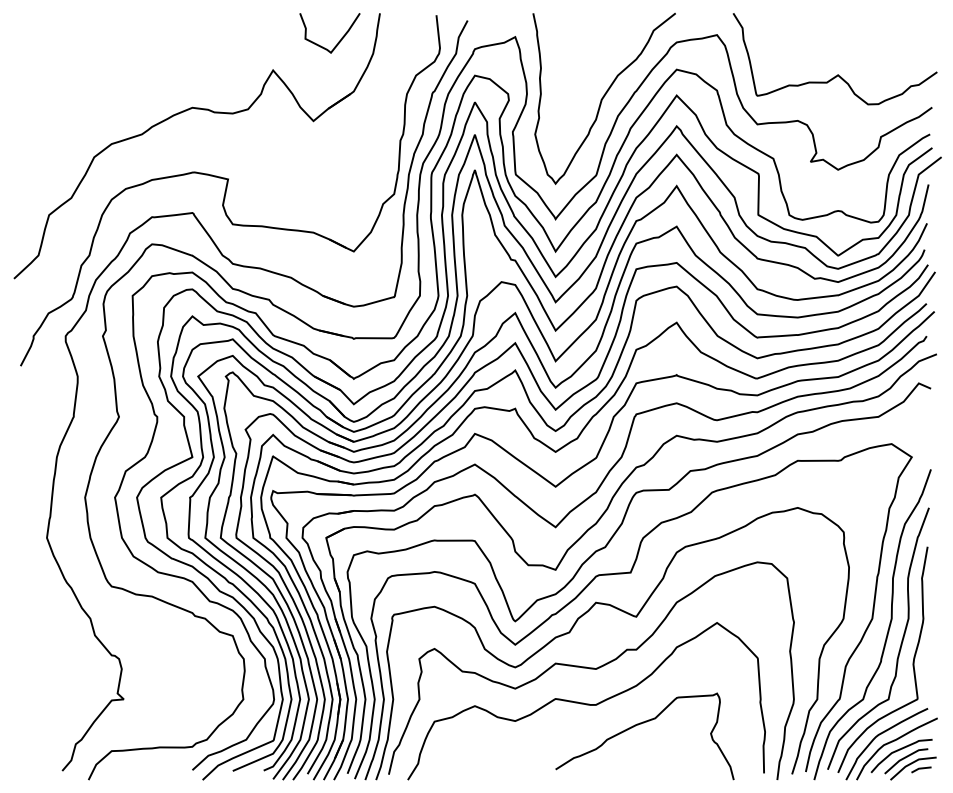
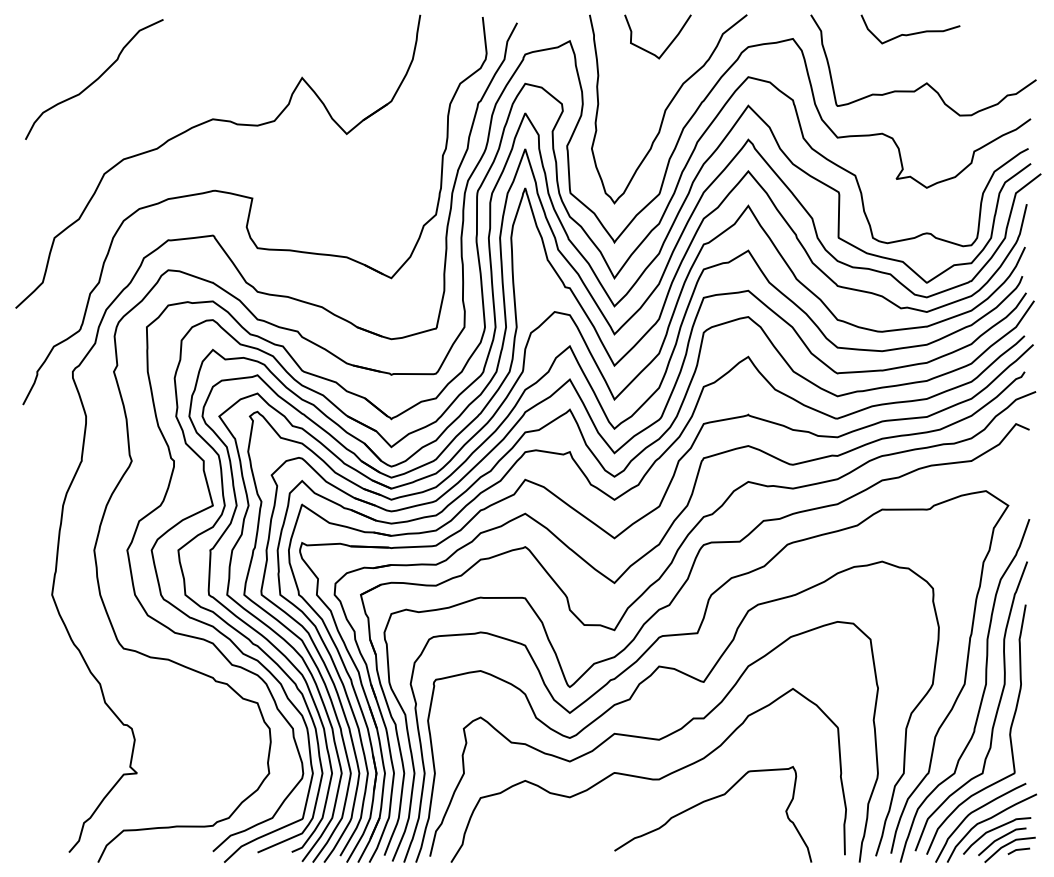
curve: (825, 29) -> (912, 32), added
curve: (338, 41) -> (667, 46), moved
curve: (85, 72) -> (94, 80), added

